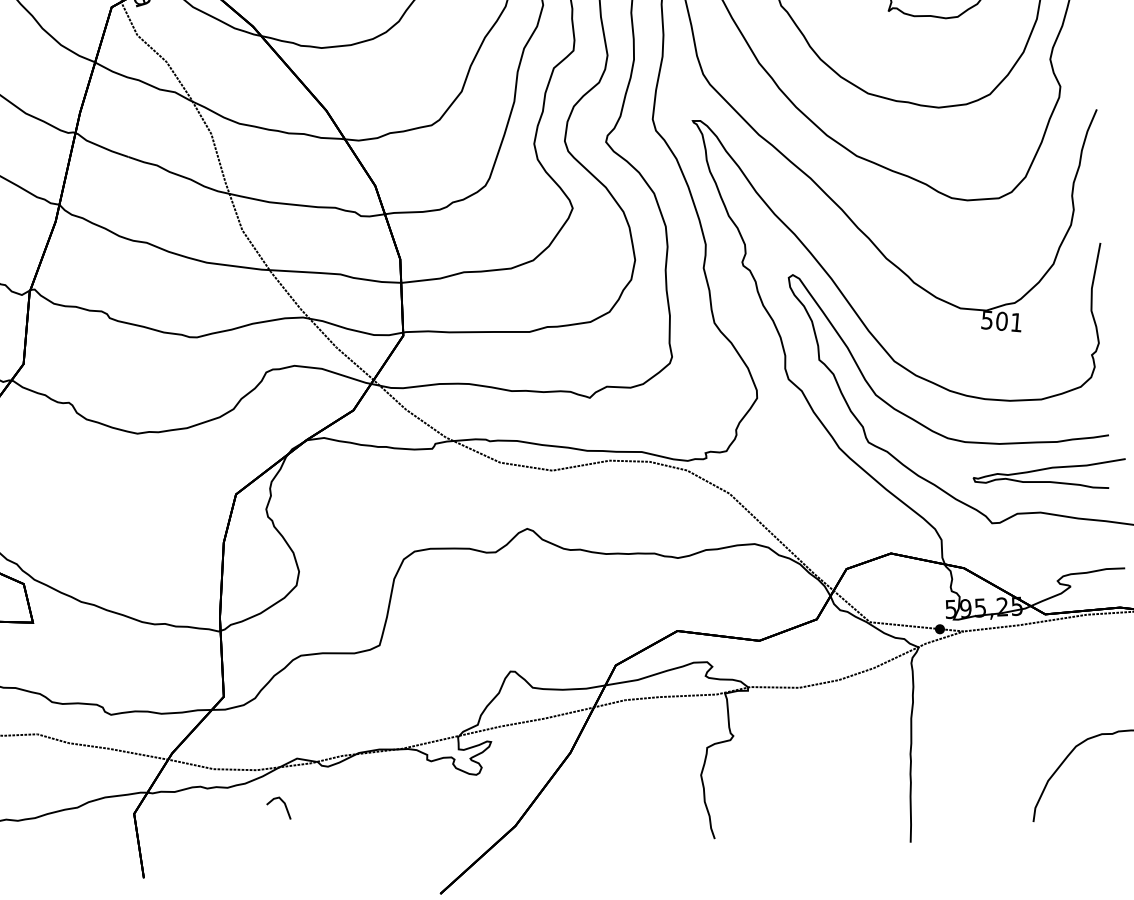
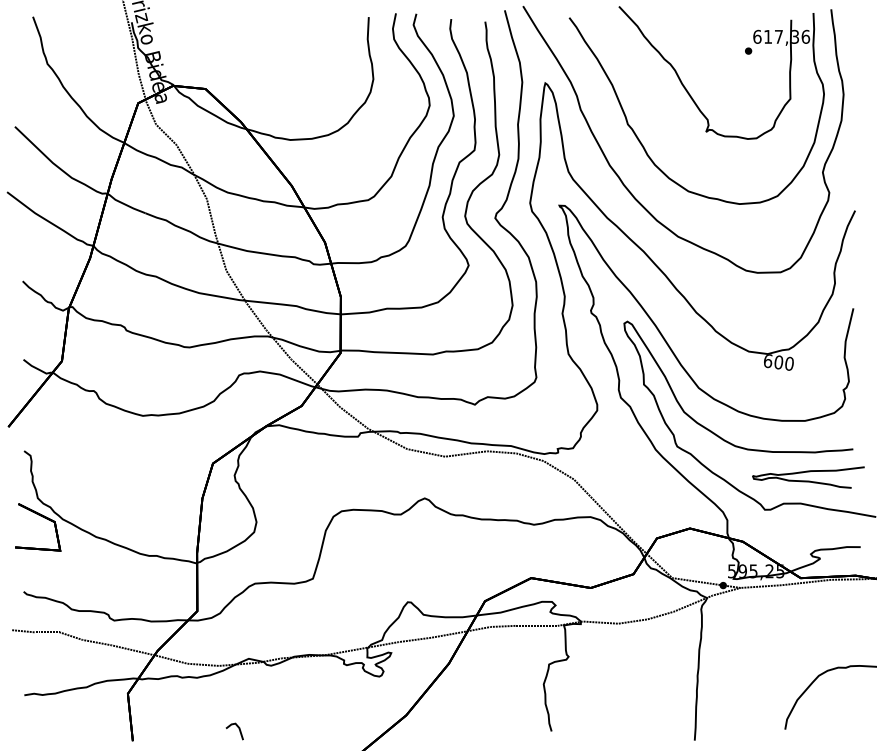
text: (1001, 321) -> (778, 362), 501 -> 600
line: (283, 805) -> (238, 729), moved

